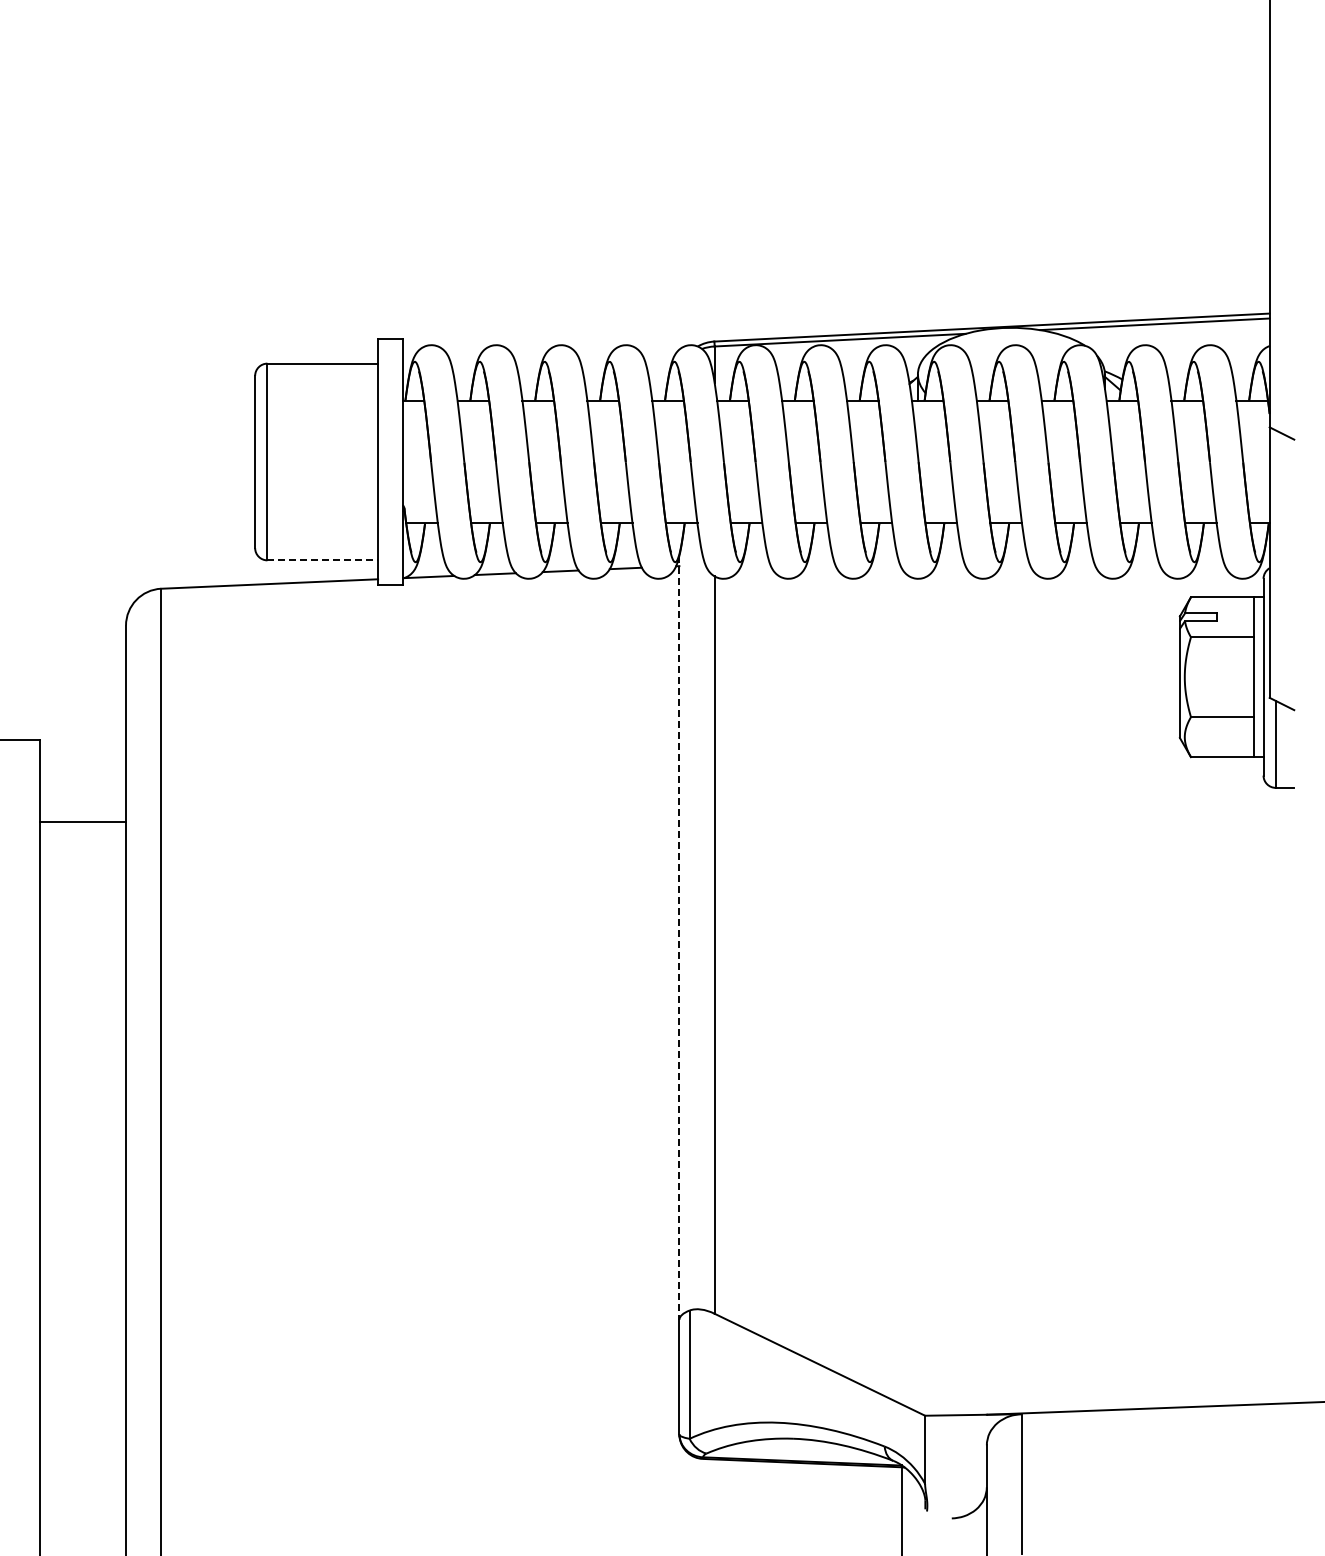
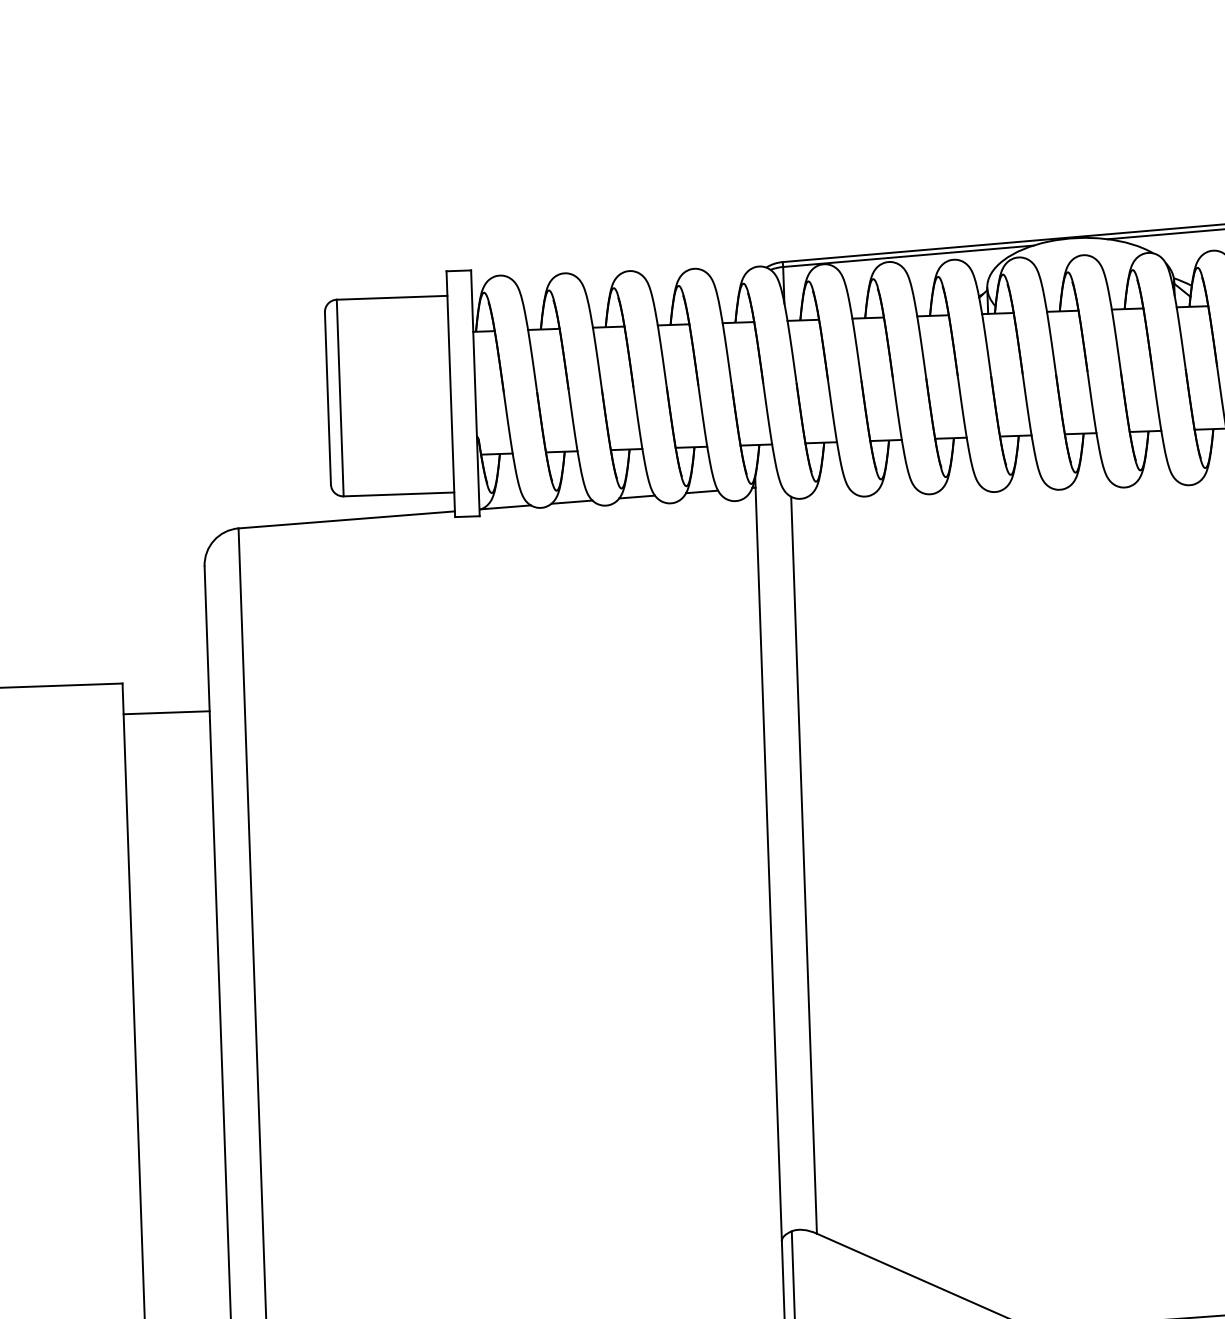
line: (323, 560) -> (399, 494), dashed -> solid
line: (82, 822) -> (166, 712), moved
line: (679, 937) -> (768, 858), dashed -> solid

